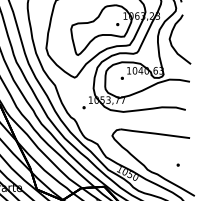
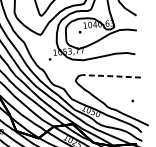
line: (154, 133) -> (110, 76), solid -> dashed

